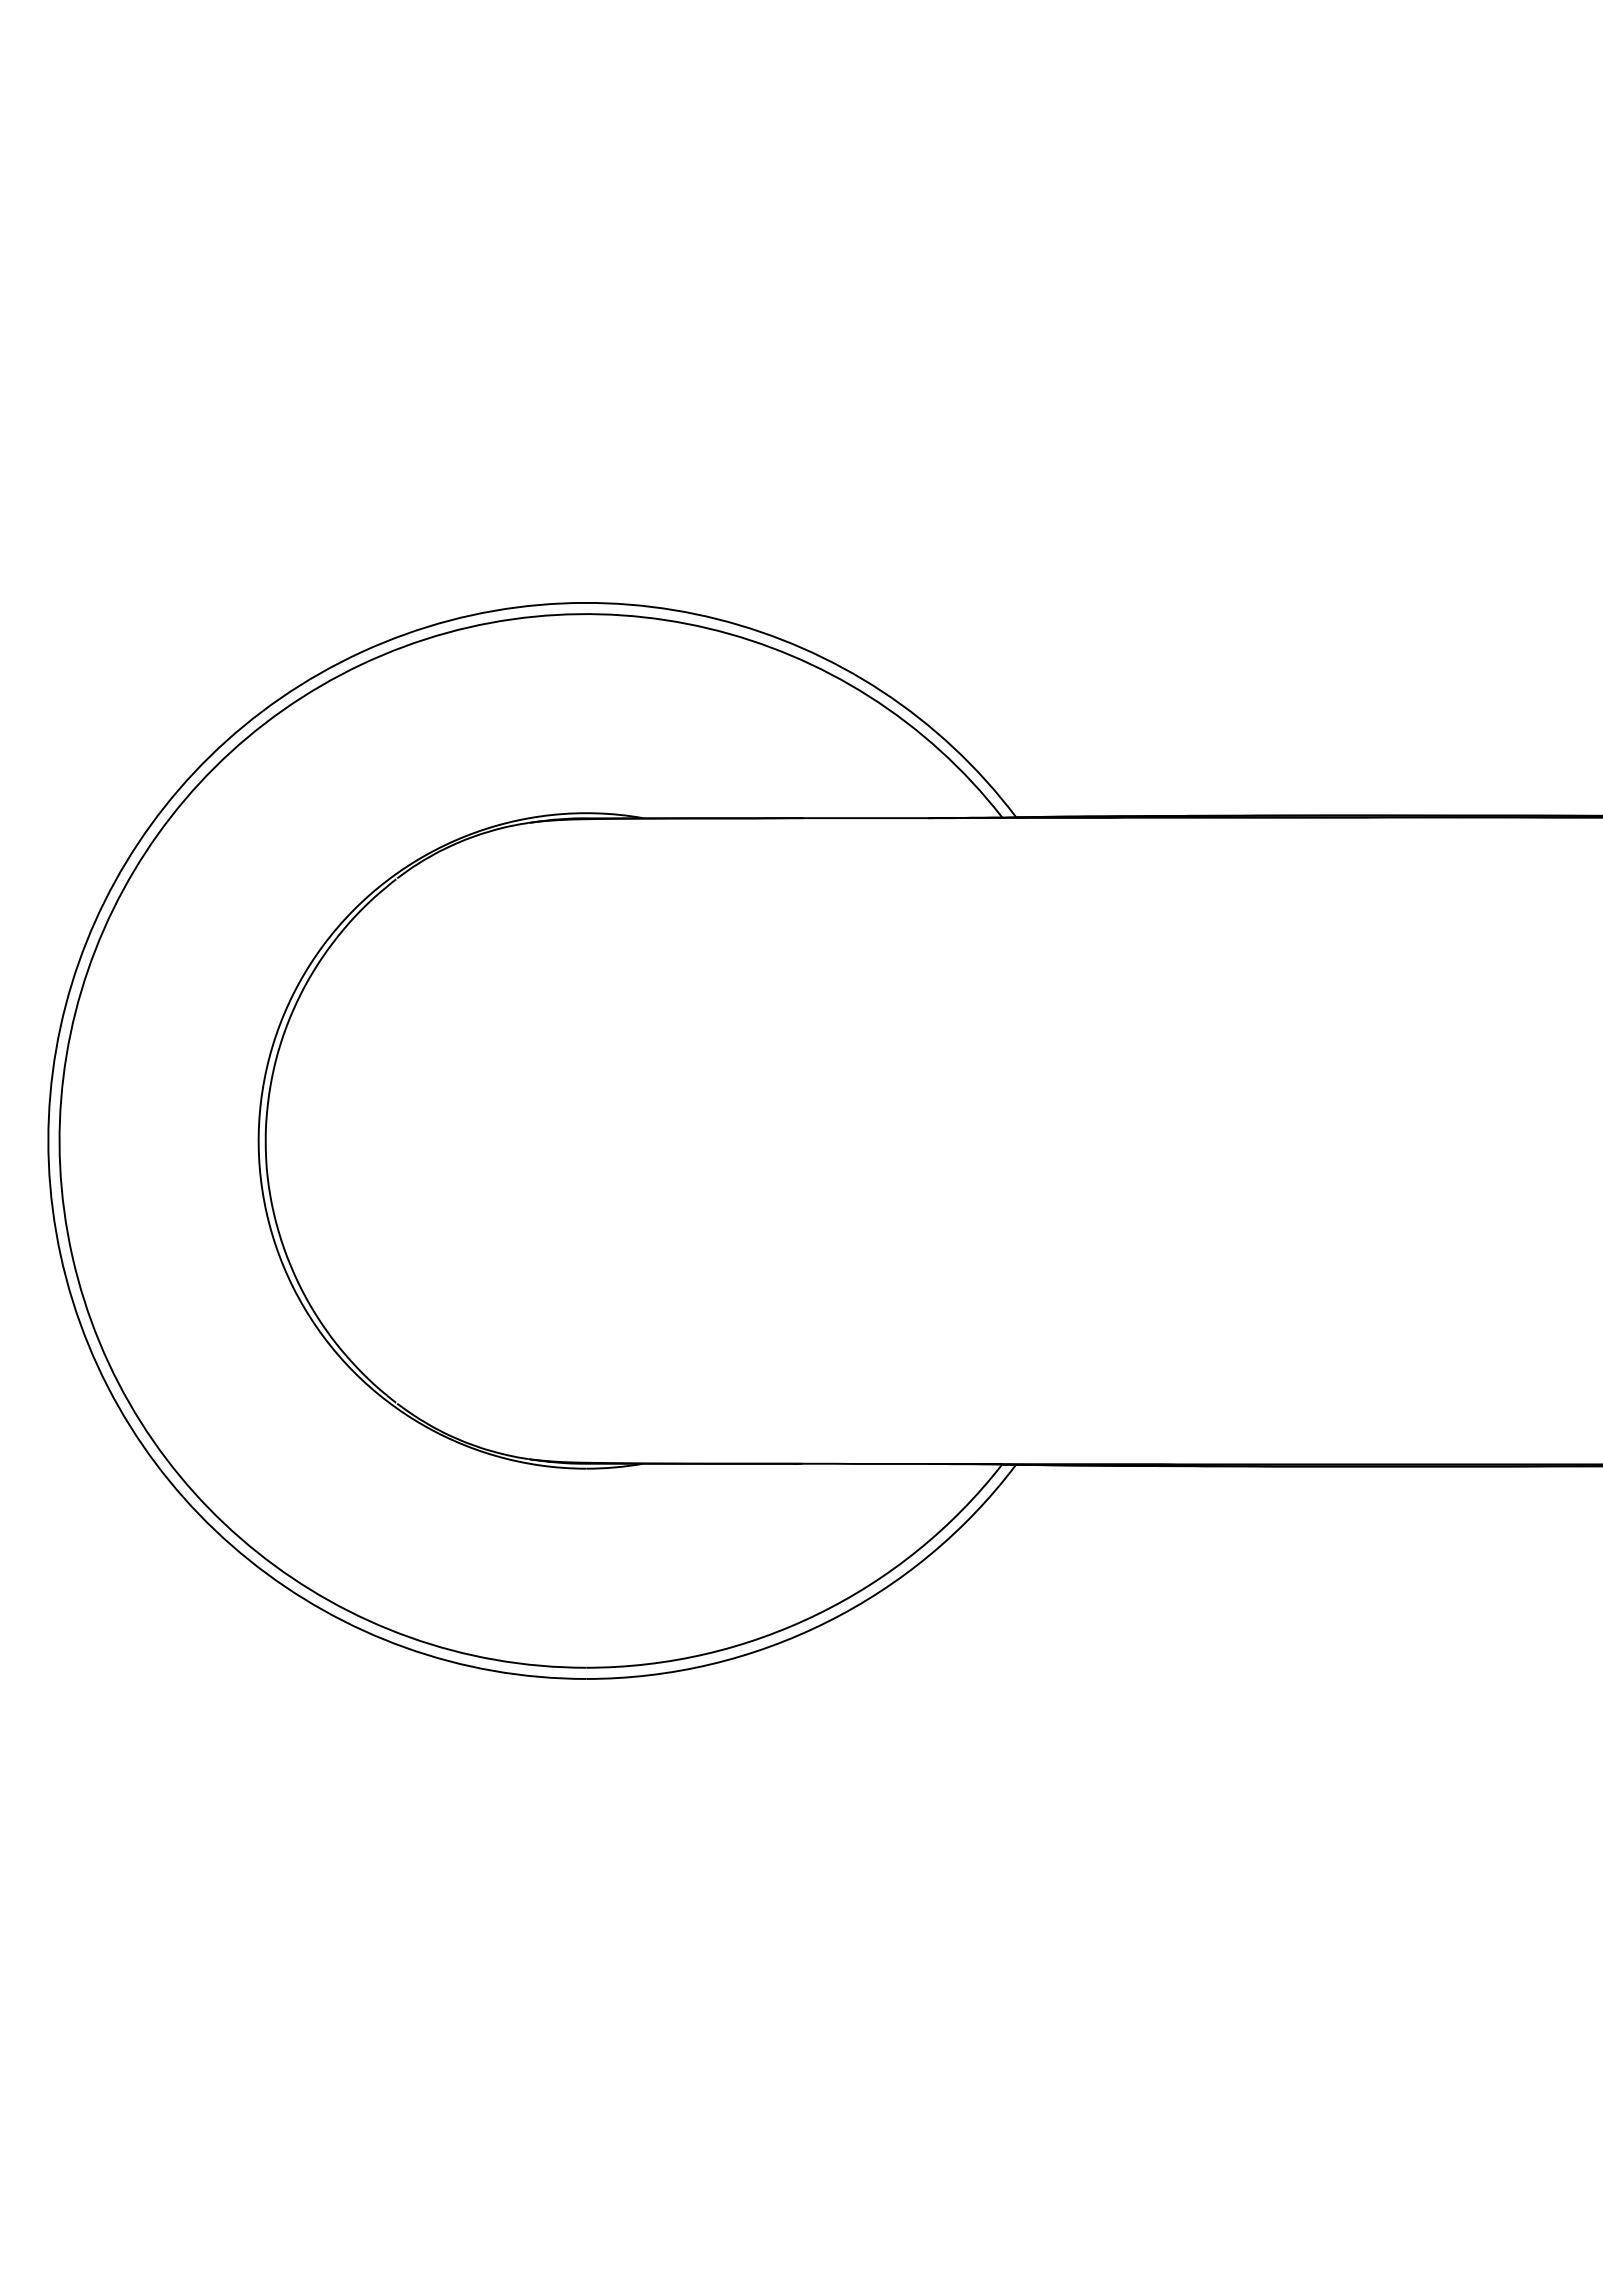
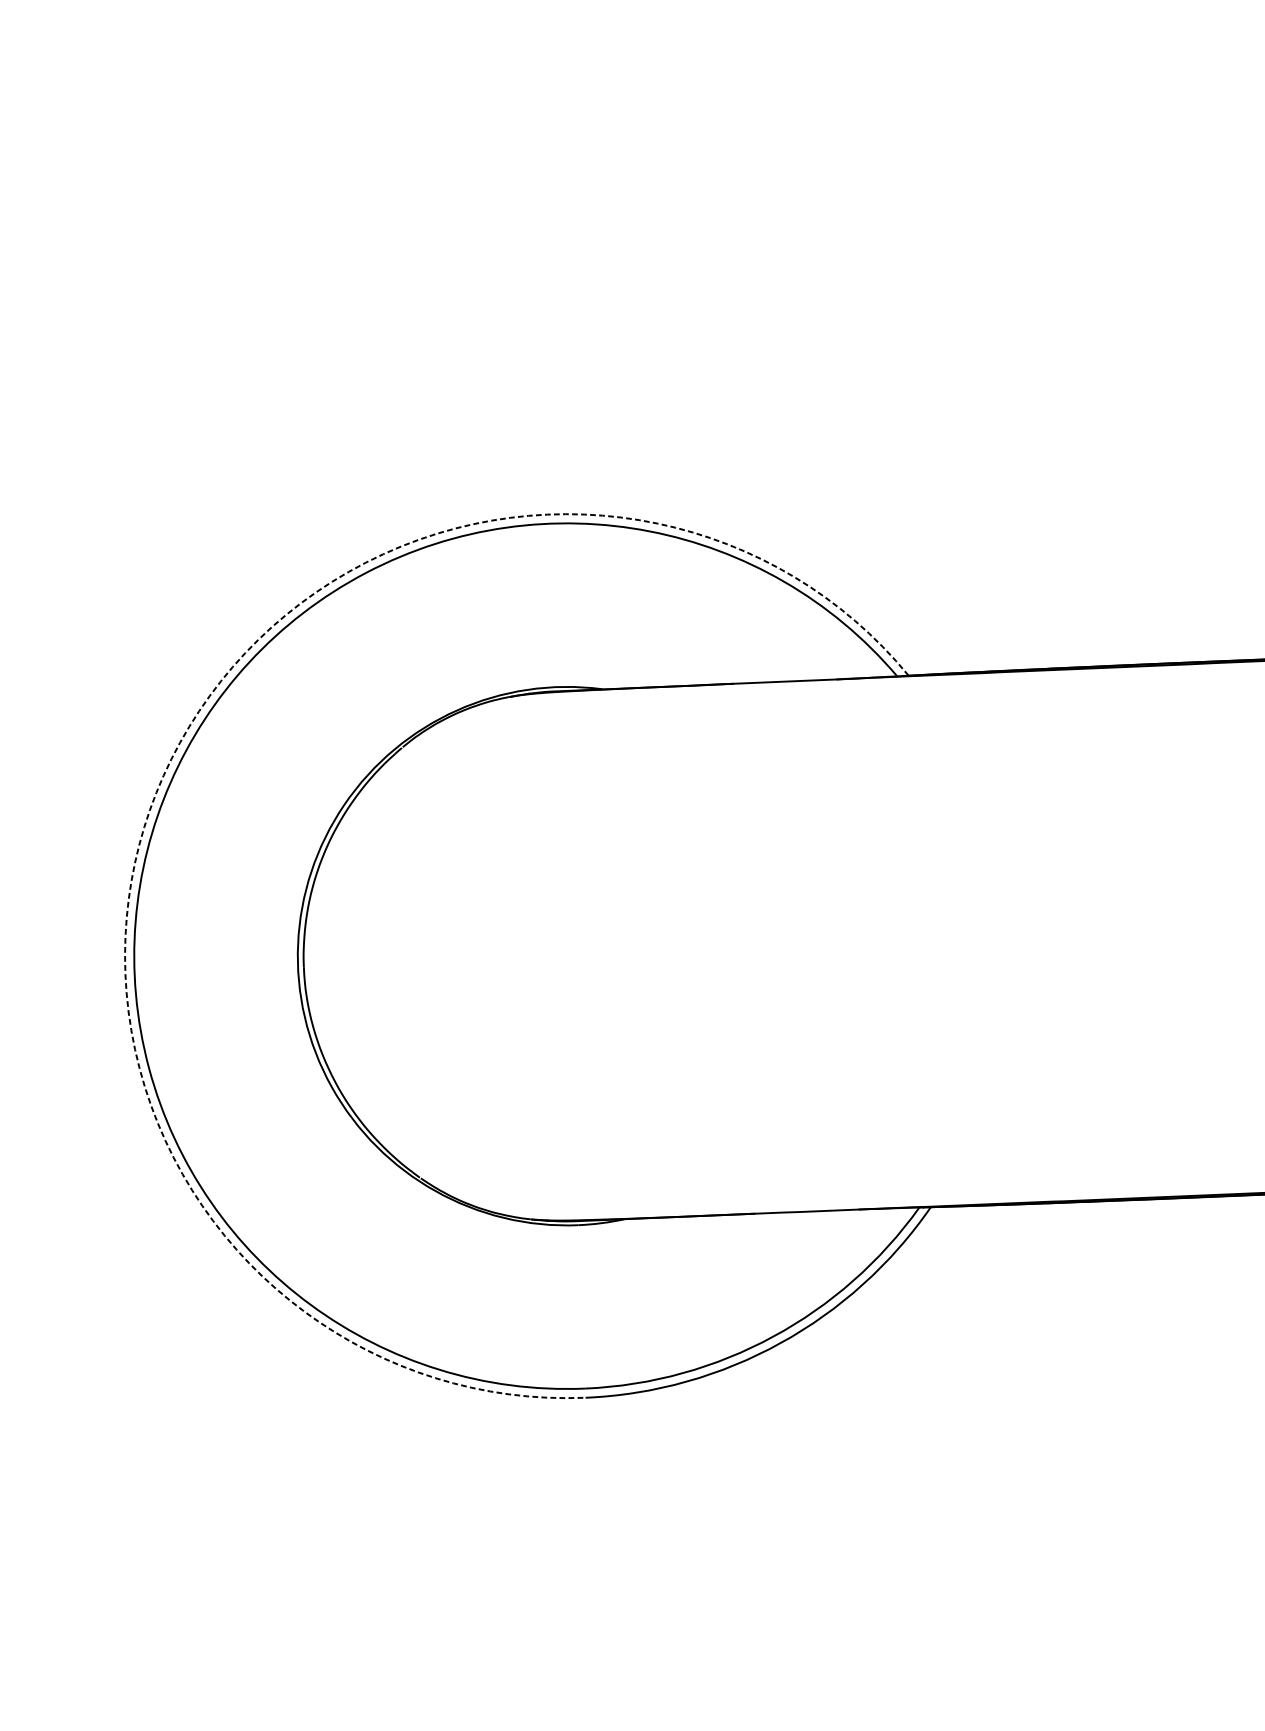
arc: (104, 900) -> (163, 775), solid -> dashed

